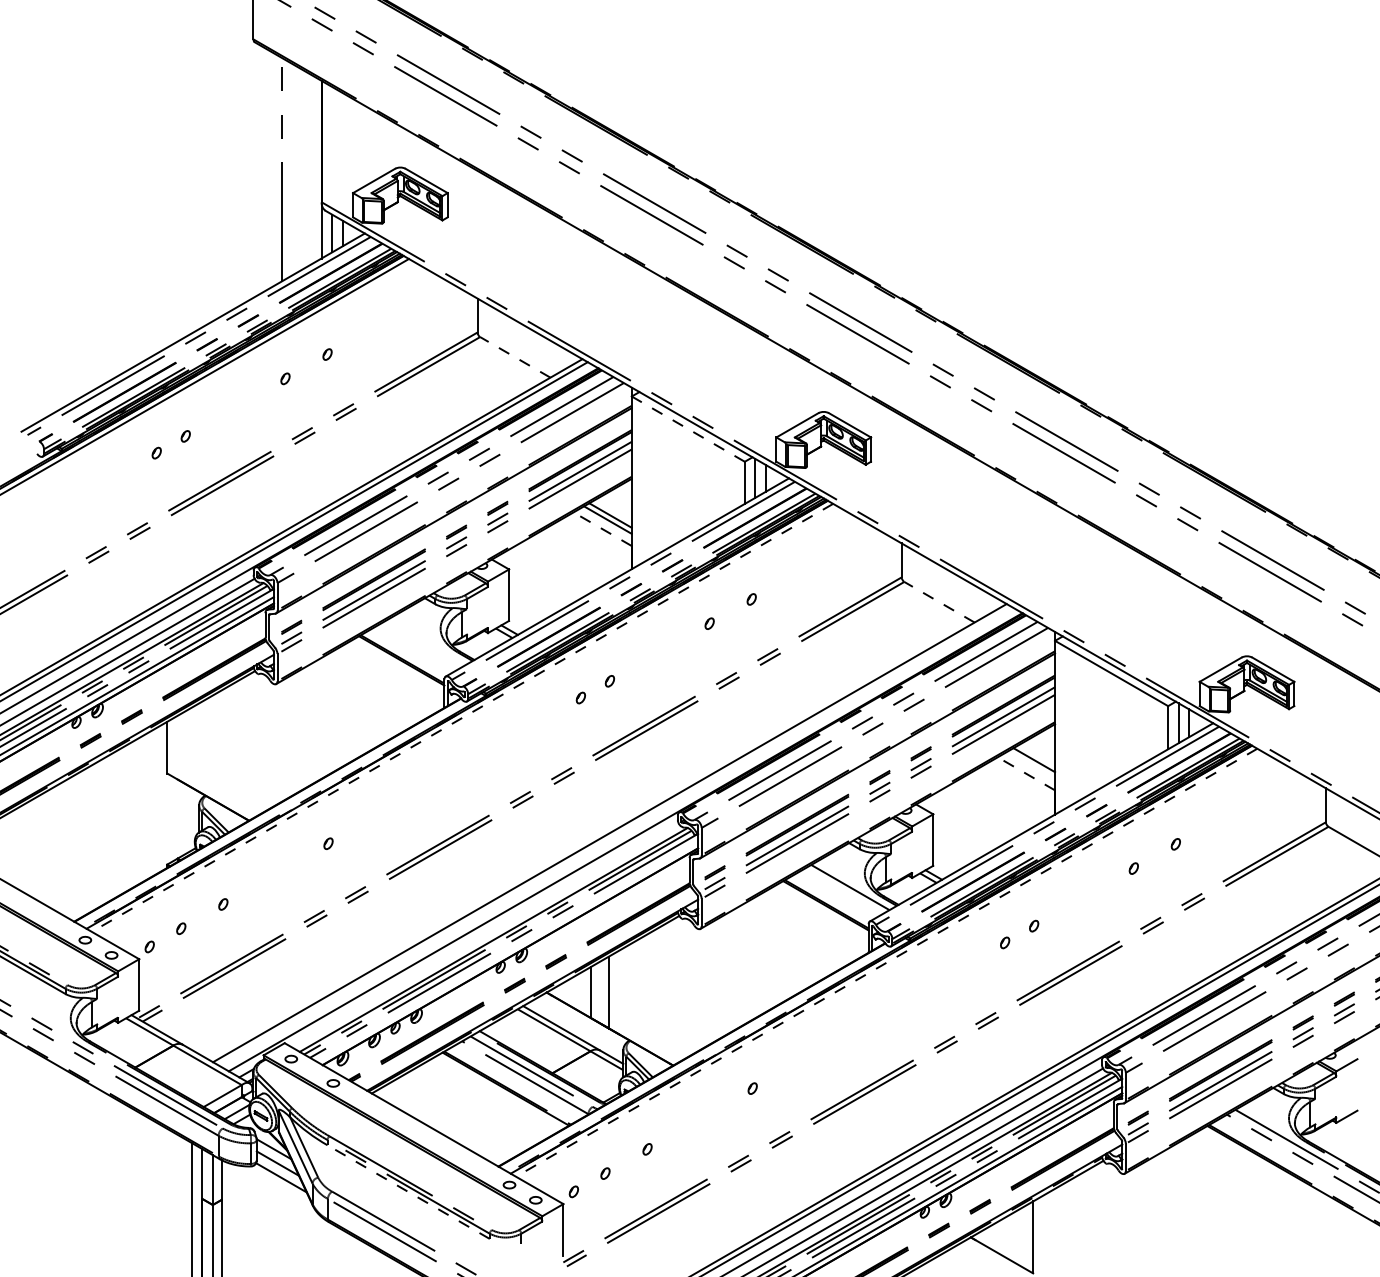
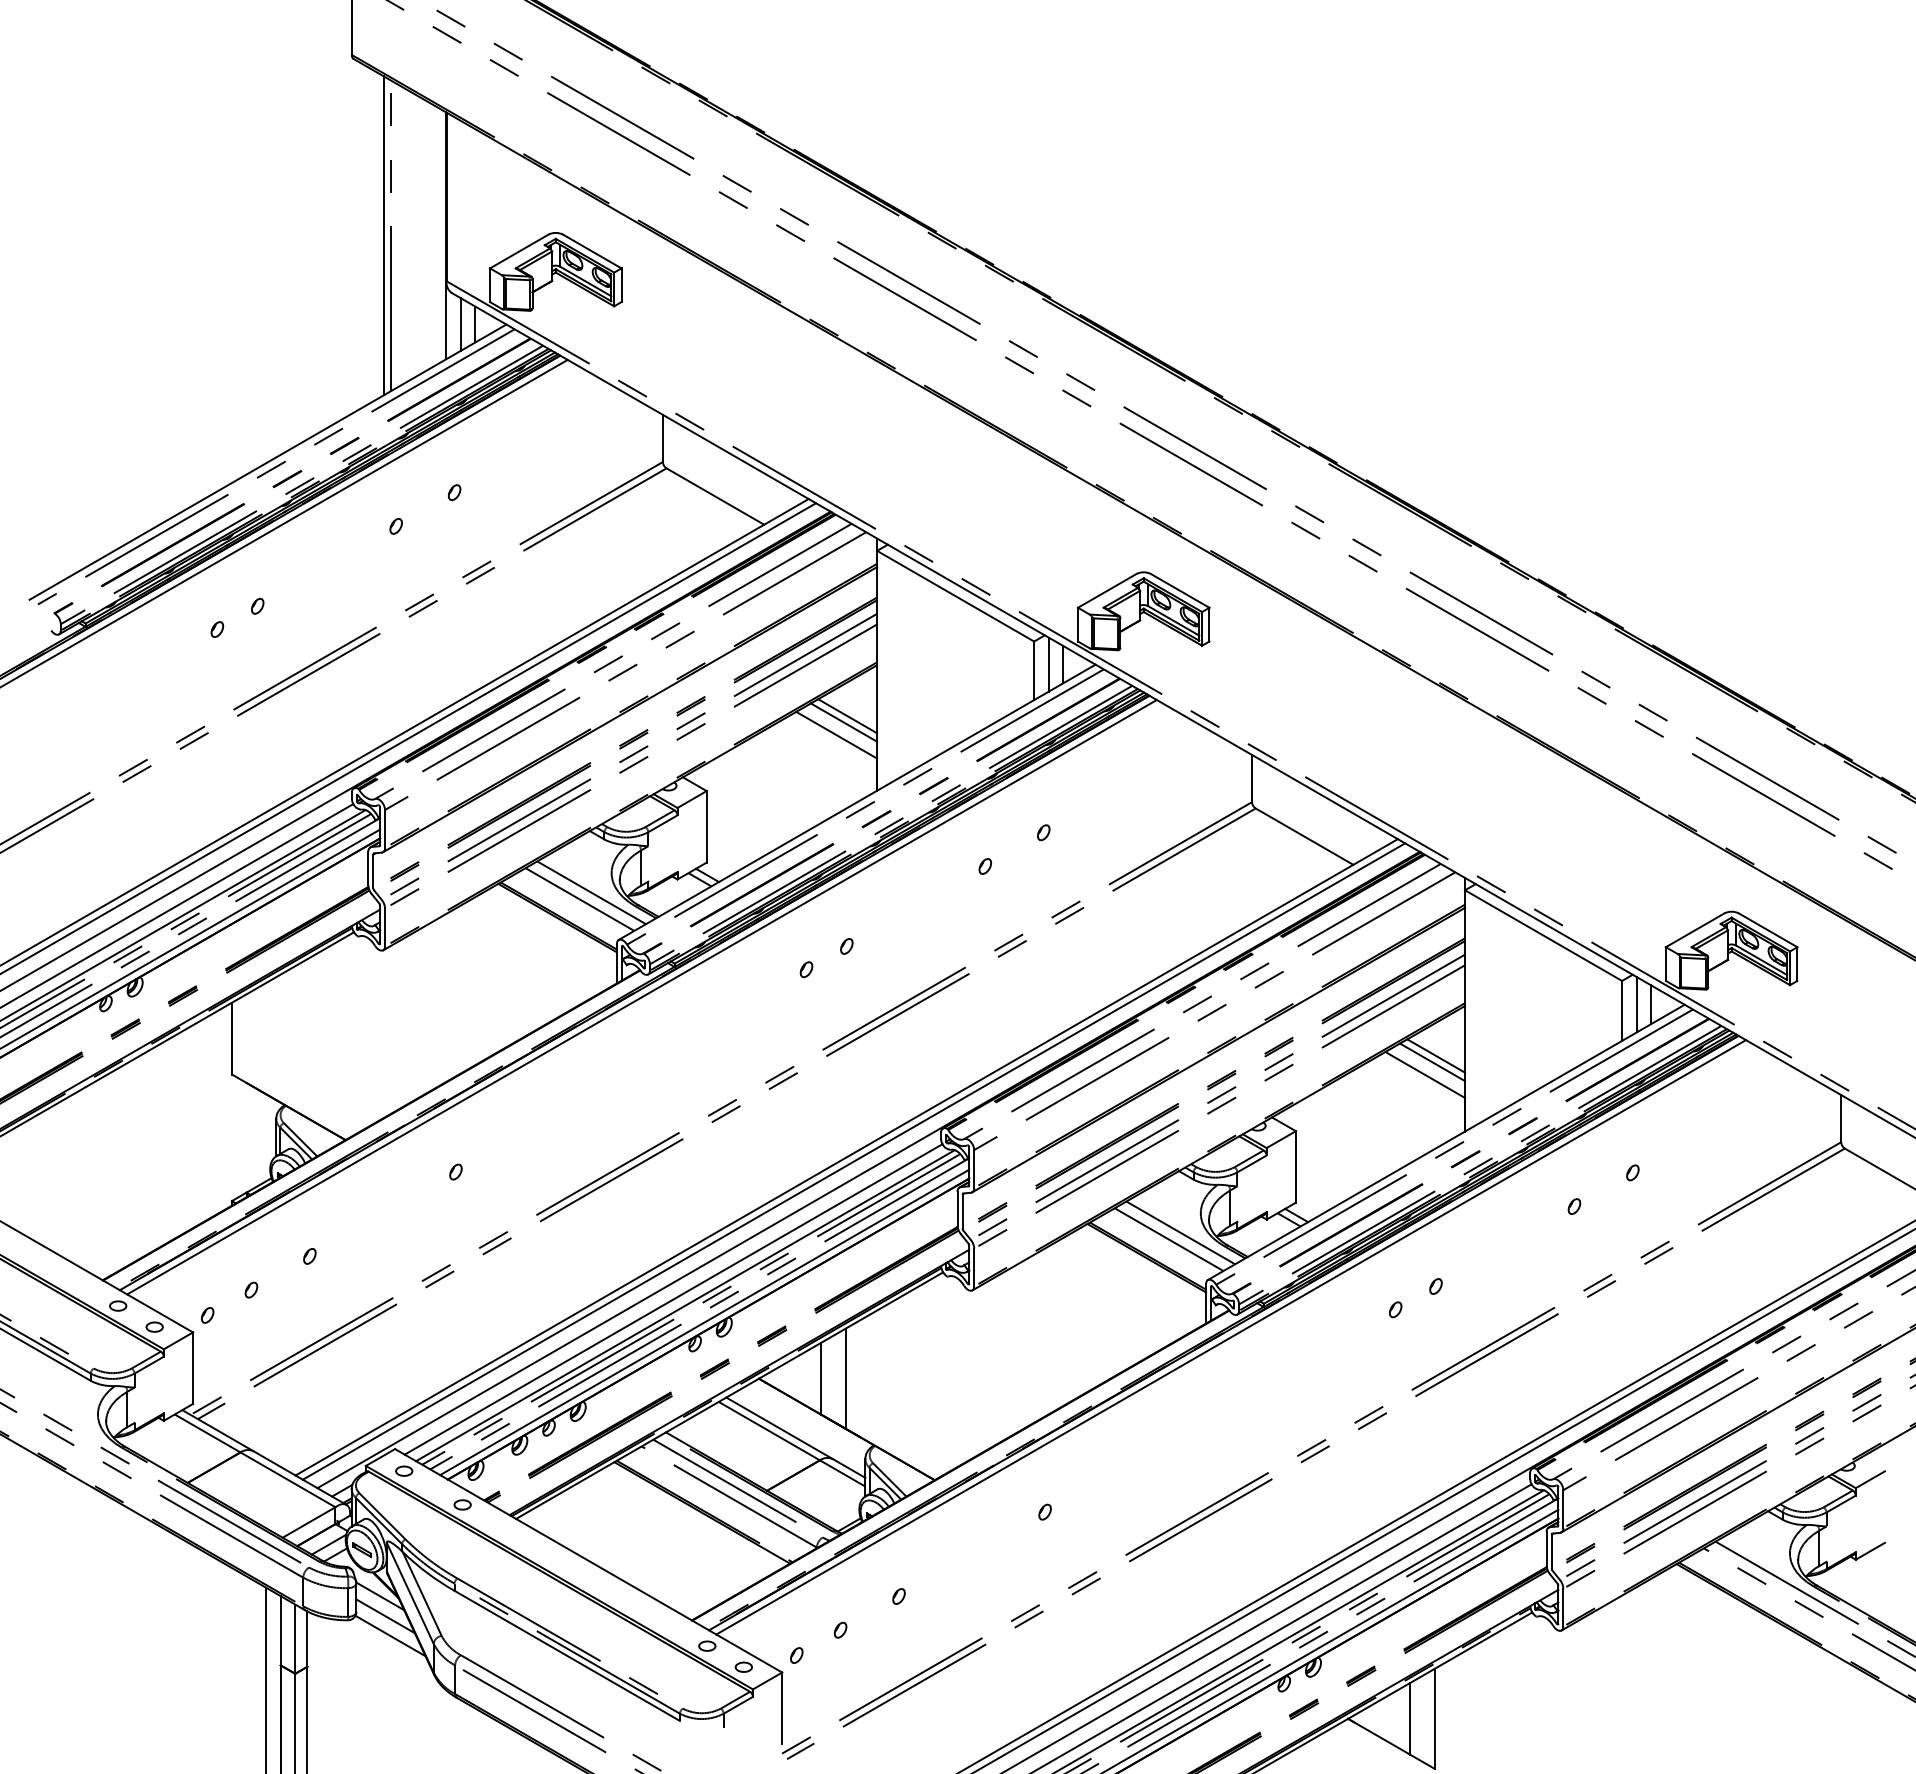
line: (276, 169) -> (383, 235), added
line: (514, 357) -> (714, 496), dashed -> solid
line: (688, 429) -> (955, 596), dashed -> solid
line: (602, 529) -> (836, 735), dashed -> solid
line: (939, 602) -> (1304, 836), dashed -> solid
line: (426, 642) -> (591, 892), added
line: (417, 647) -> (579, 899), added
line: (462, 718) -> (641, 997), dashed -> solid
line: (1031, 764) -> (1432, 1062), added
line: (1026, 773) -> (1425, 1074), dashed -> solid
line: (614, 836) -> (853, 1161), added
line: (841, 892) -> (1168, 1239), added
line: (485, 935) -> (673, 1299), added
line: (507, 952) -> (704, 1322), added
line: (886, 962) -> (1230, 1337), dashed -> solid
line: (408, 1191) -> (566, 1655), dashed -> solid
line: (1015, 1237) -> (1410, 1718), added

